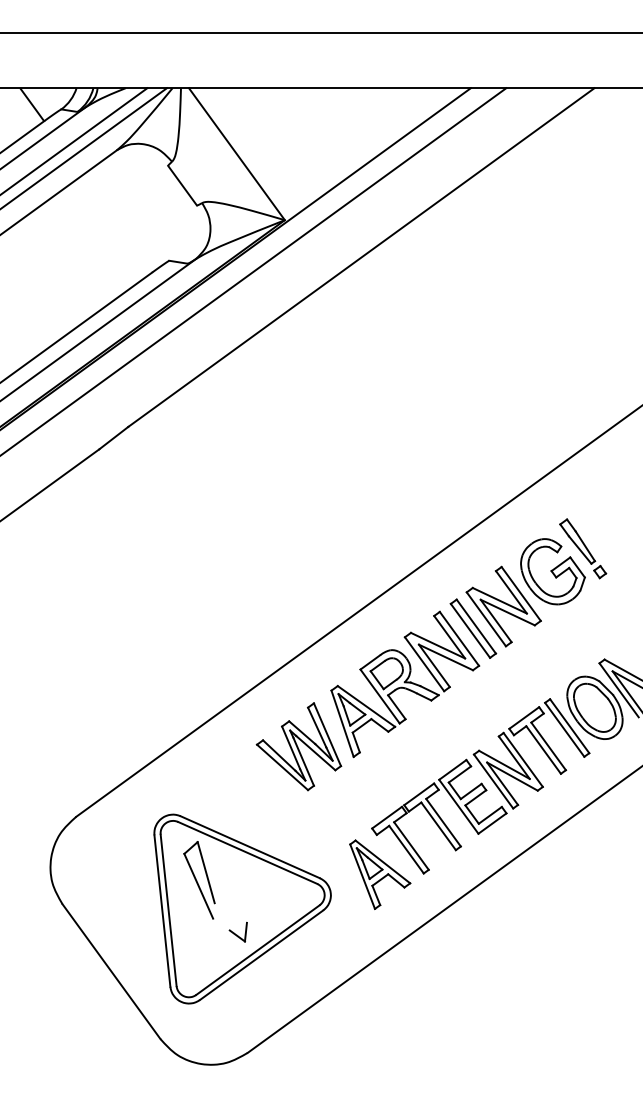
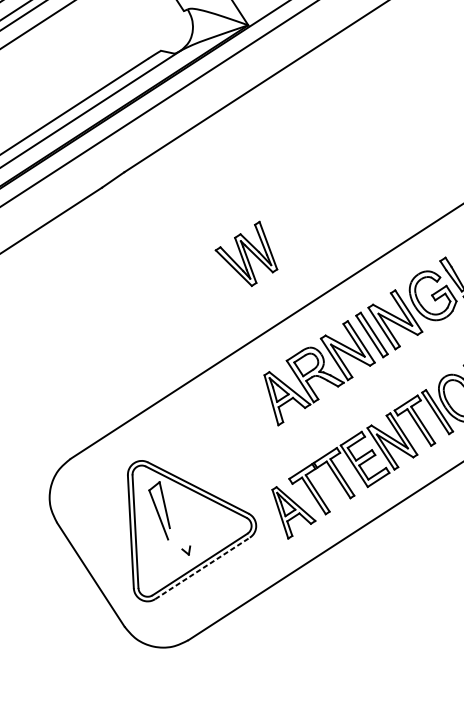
part: (298, 746) -> (246, 253), moved
part: (237, 931) -> (185, 549), size x0.6
line: (262, 954) -> (203, 567), solid -> dashed

